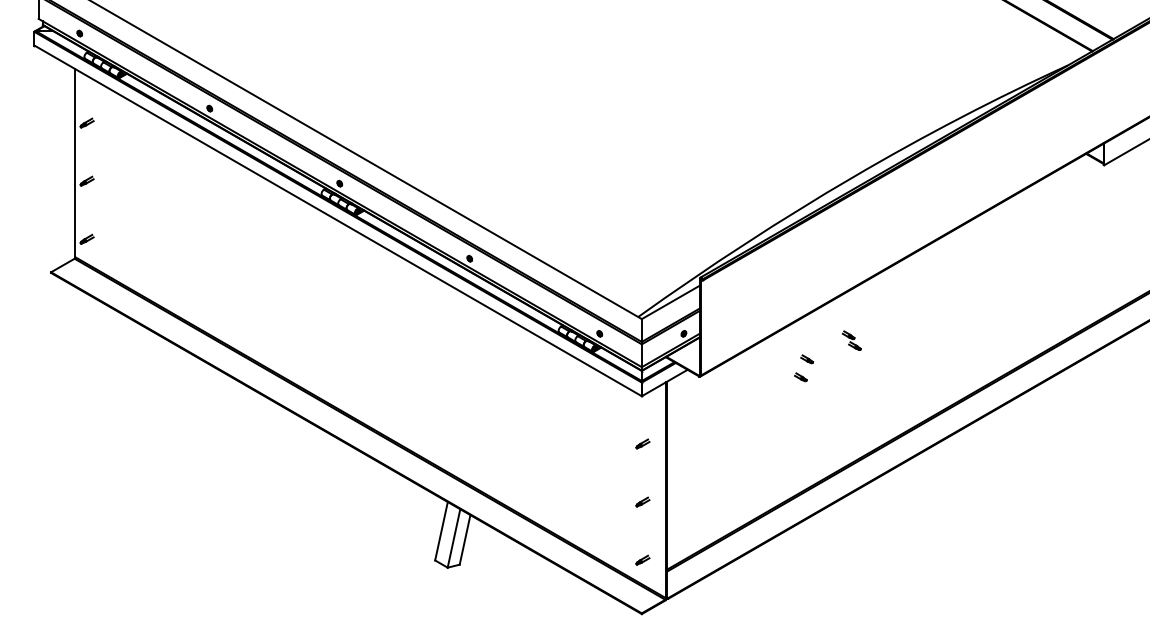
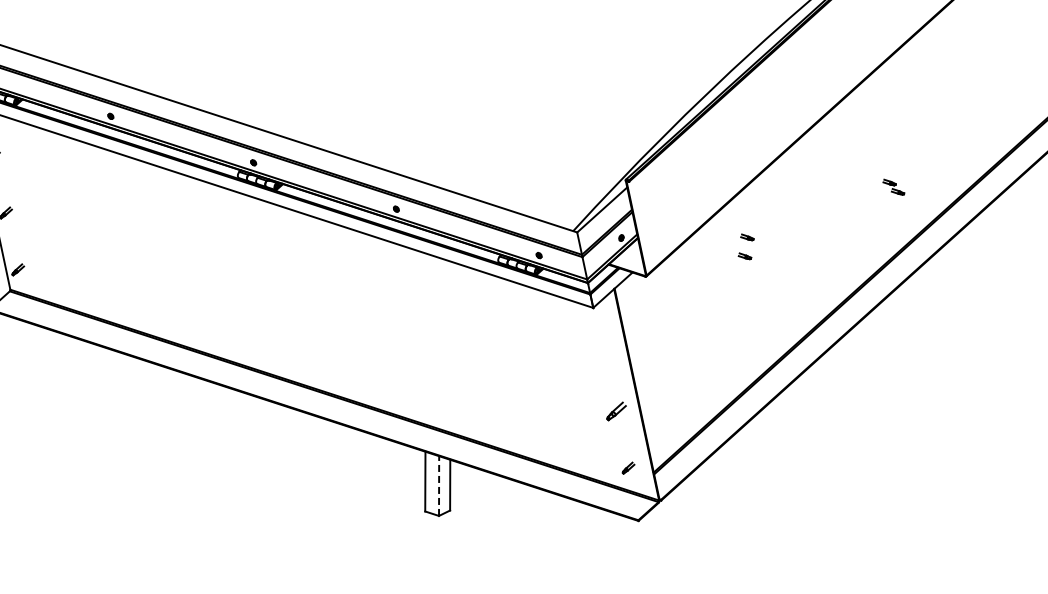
part: (851, 340) -> (893, 187), moved
part: (642, 443) -> (603, 353), removed
part: (642, 501) -> (615, 410), size x1.6
line: (454, 538) -> (439, 486), solid -> dashed

